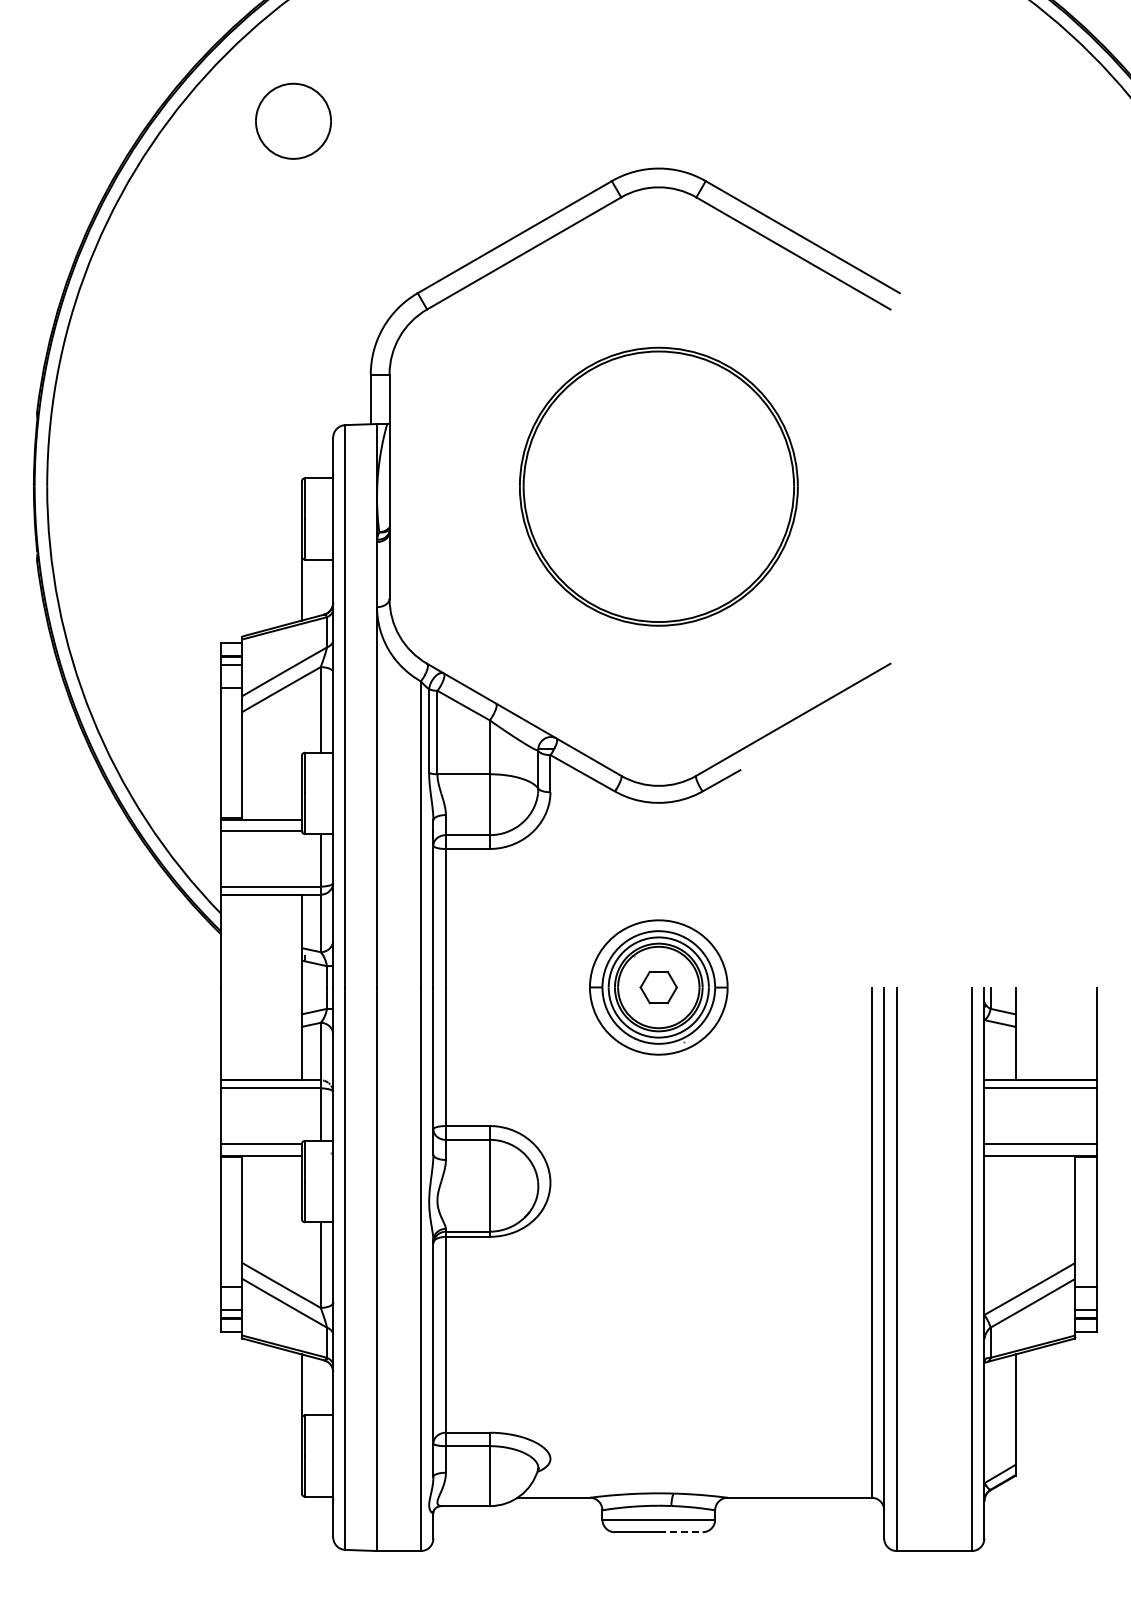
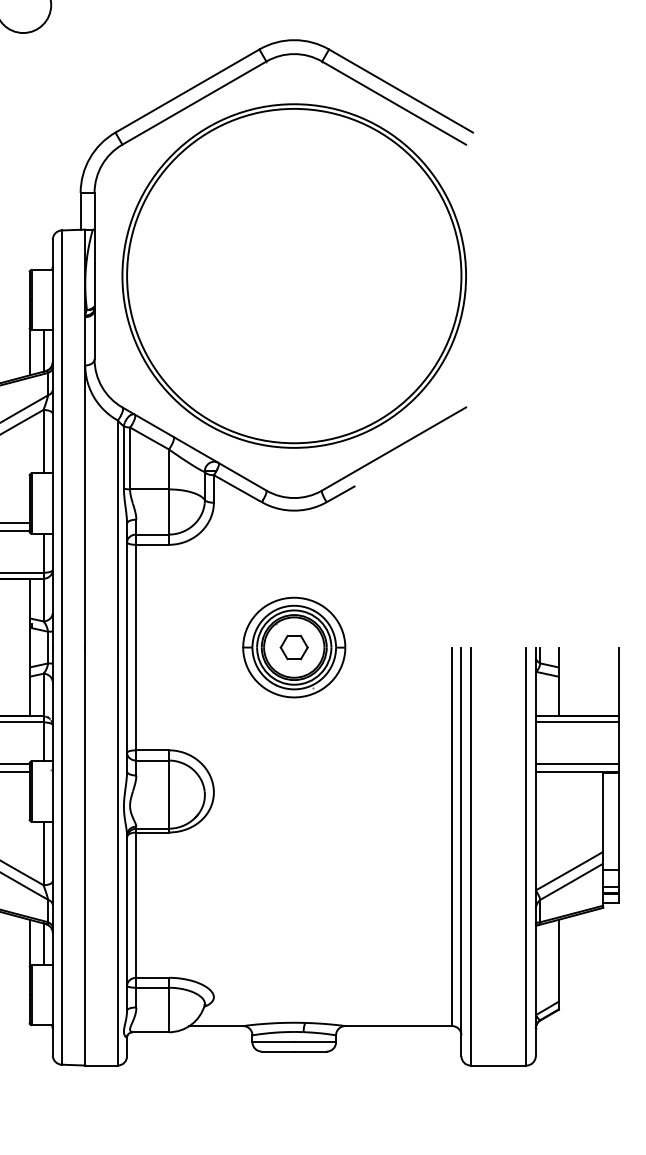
part: (658, 486) -> (294, 275), size x1.67
line: (320, 587) -> (43, 350), added
line: (320, 1387) -> (43, 944), added
line: (680, 1532) -> (310, 1051), dashed -> solid

